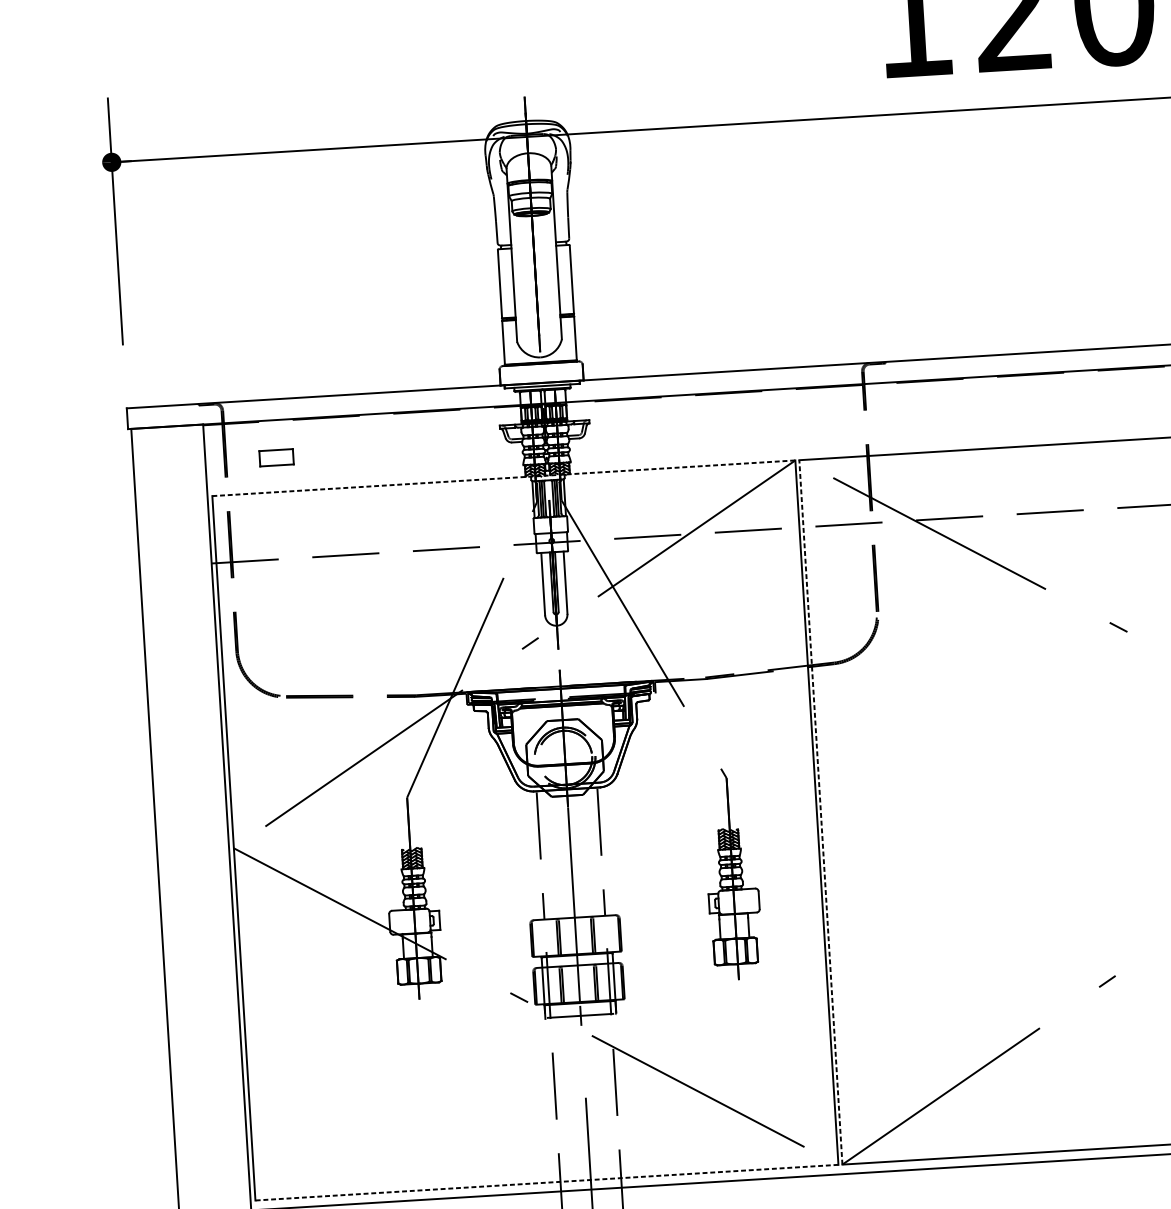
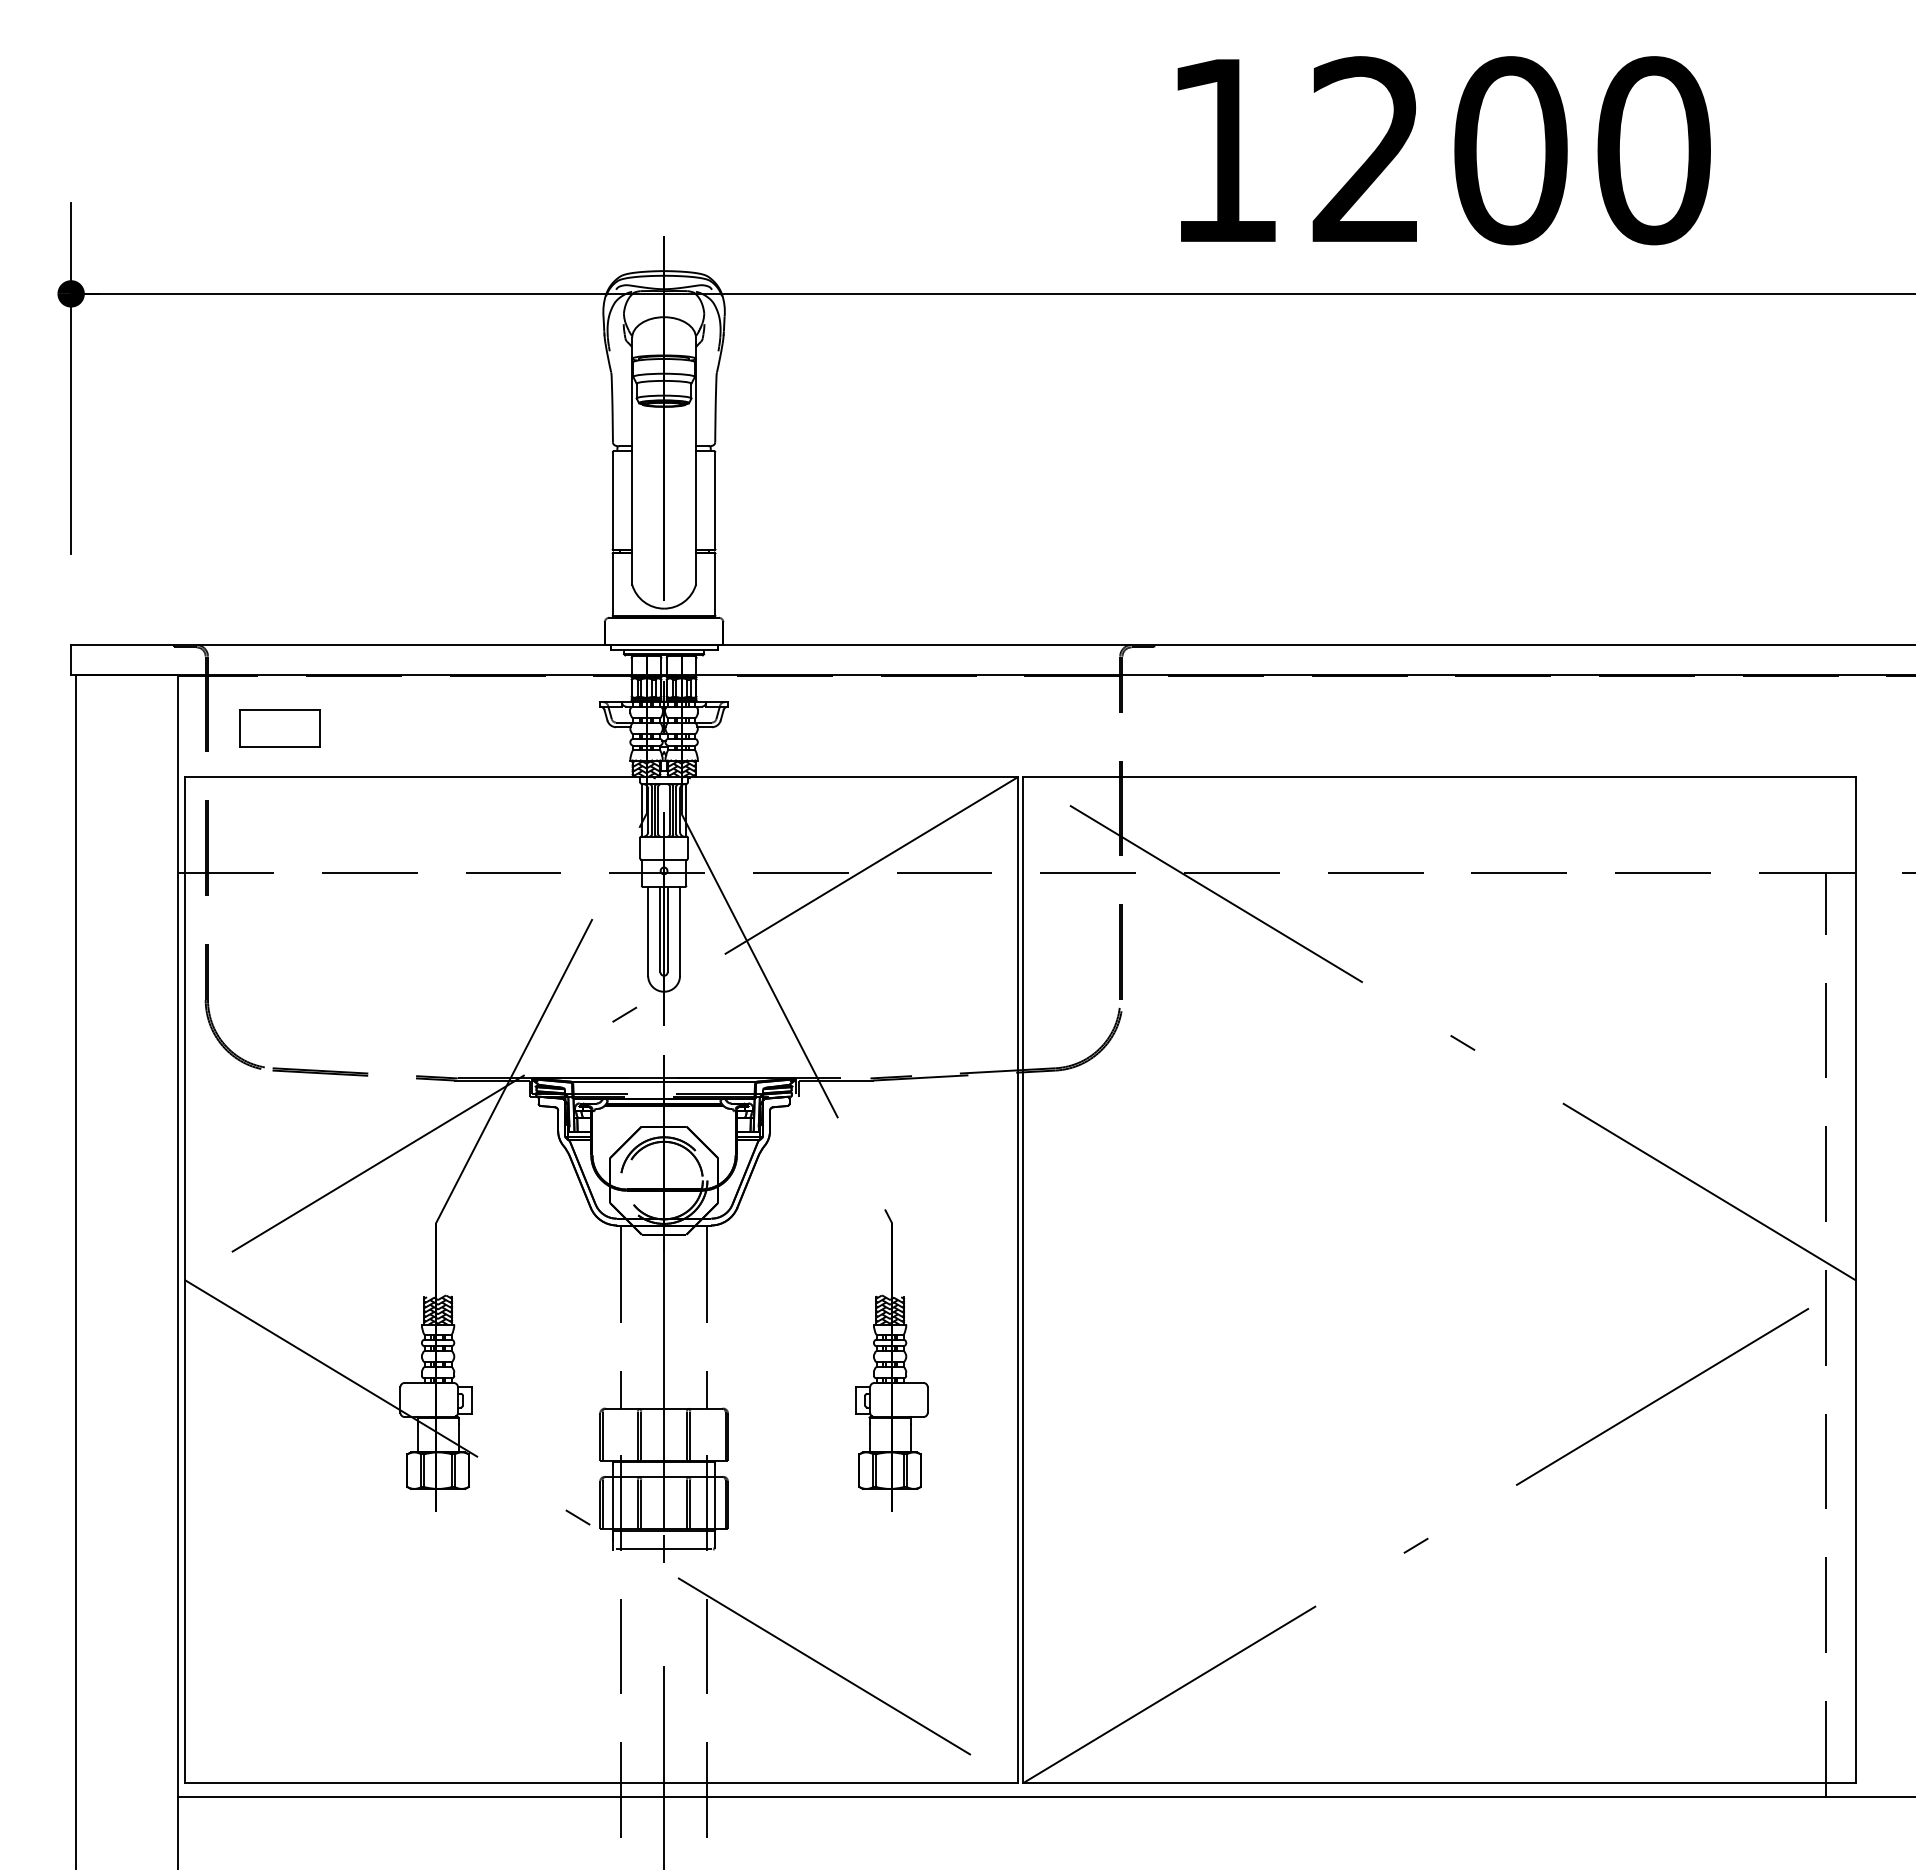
part: (276, 457) -> (279, 728), size x1.67
line: (503, 478) -> (601, 777), dashed -> solid
line: (821, 812) -> (1023, 1280), dashed -> solid
line: (546, 1182) -> (600, 1783), dashed -> solid

